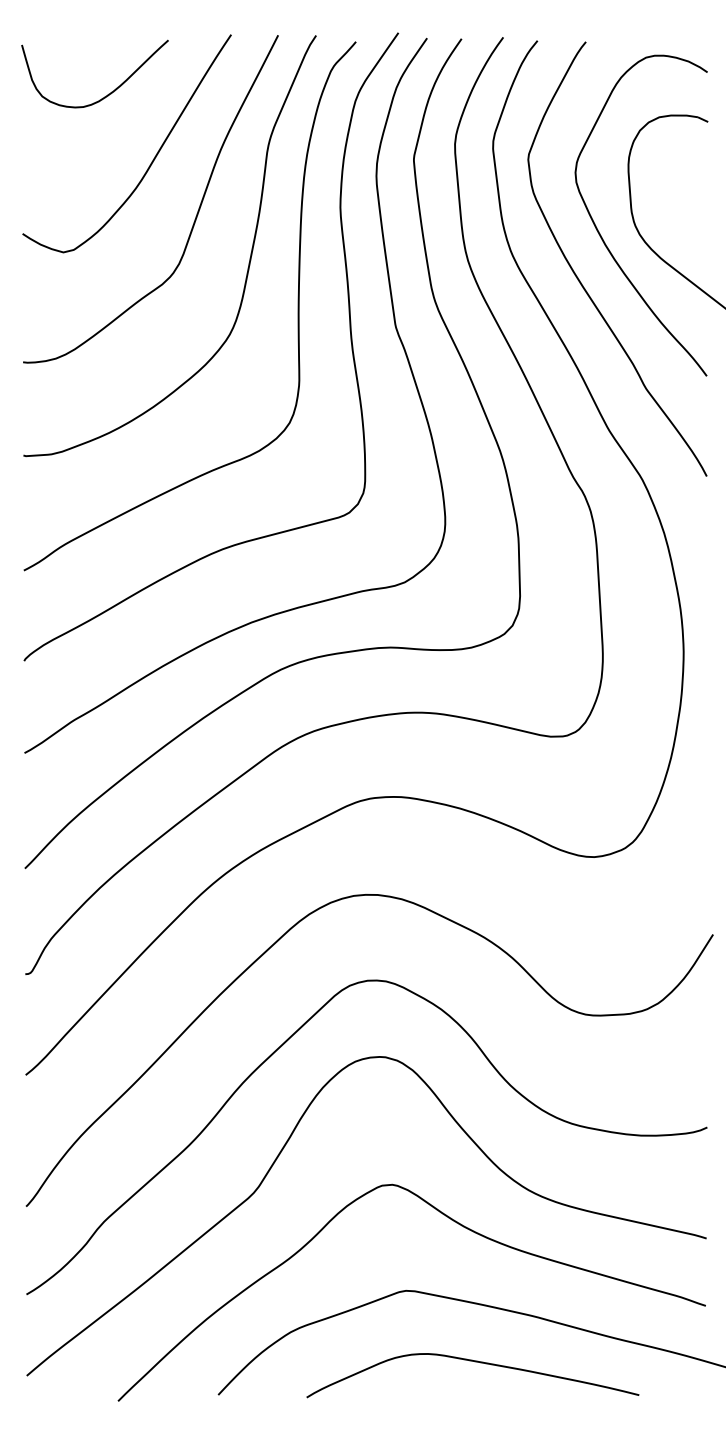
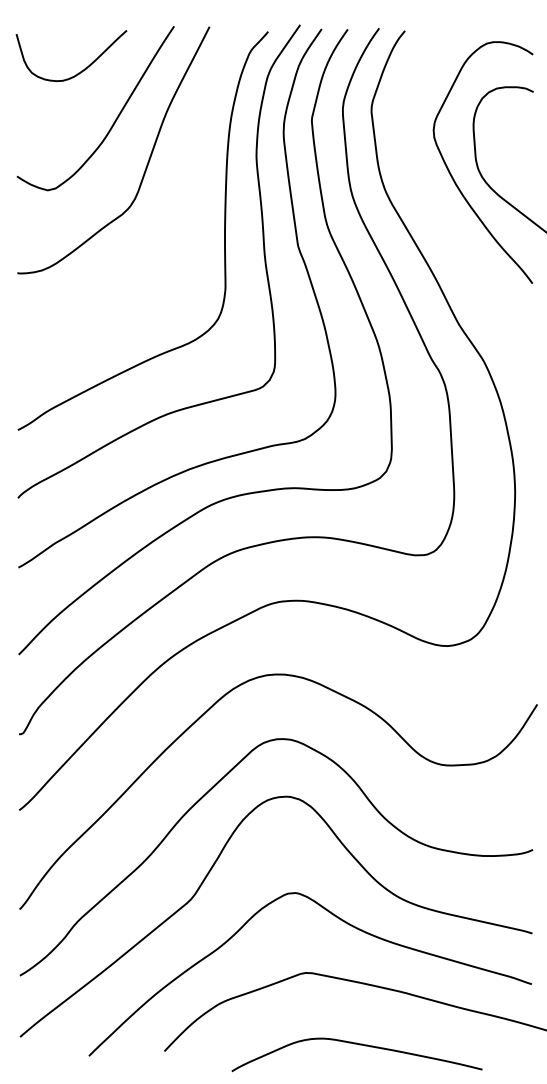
curve: (247, 267) -> (186, 201), removed
curve: (580, 280) -> (437, 211), removed
curve: (474, 1362) -> (358, 1045), moved

